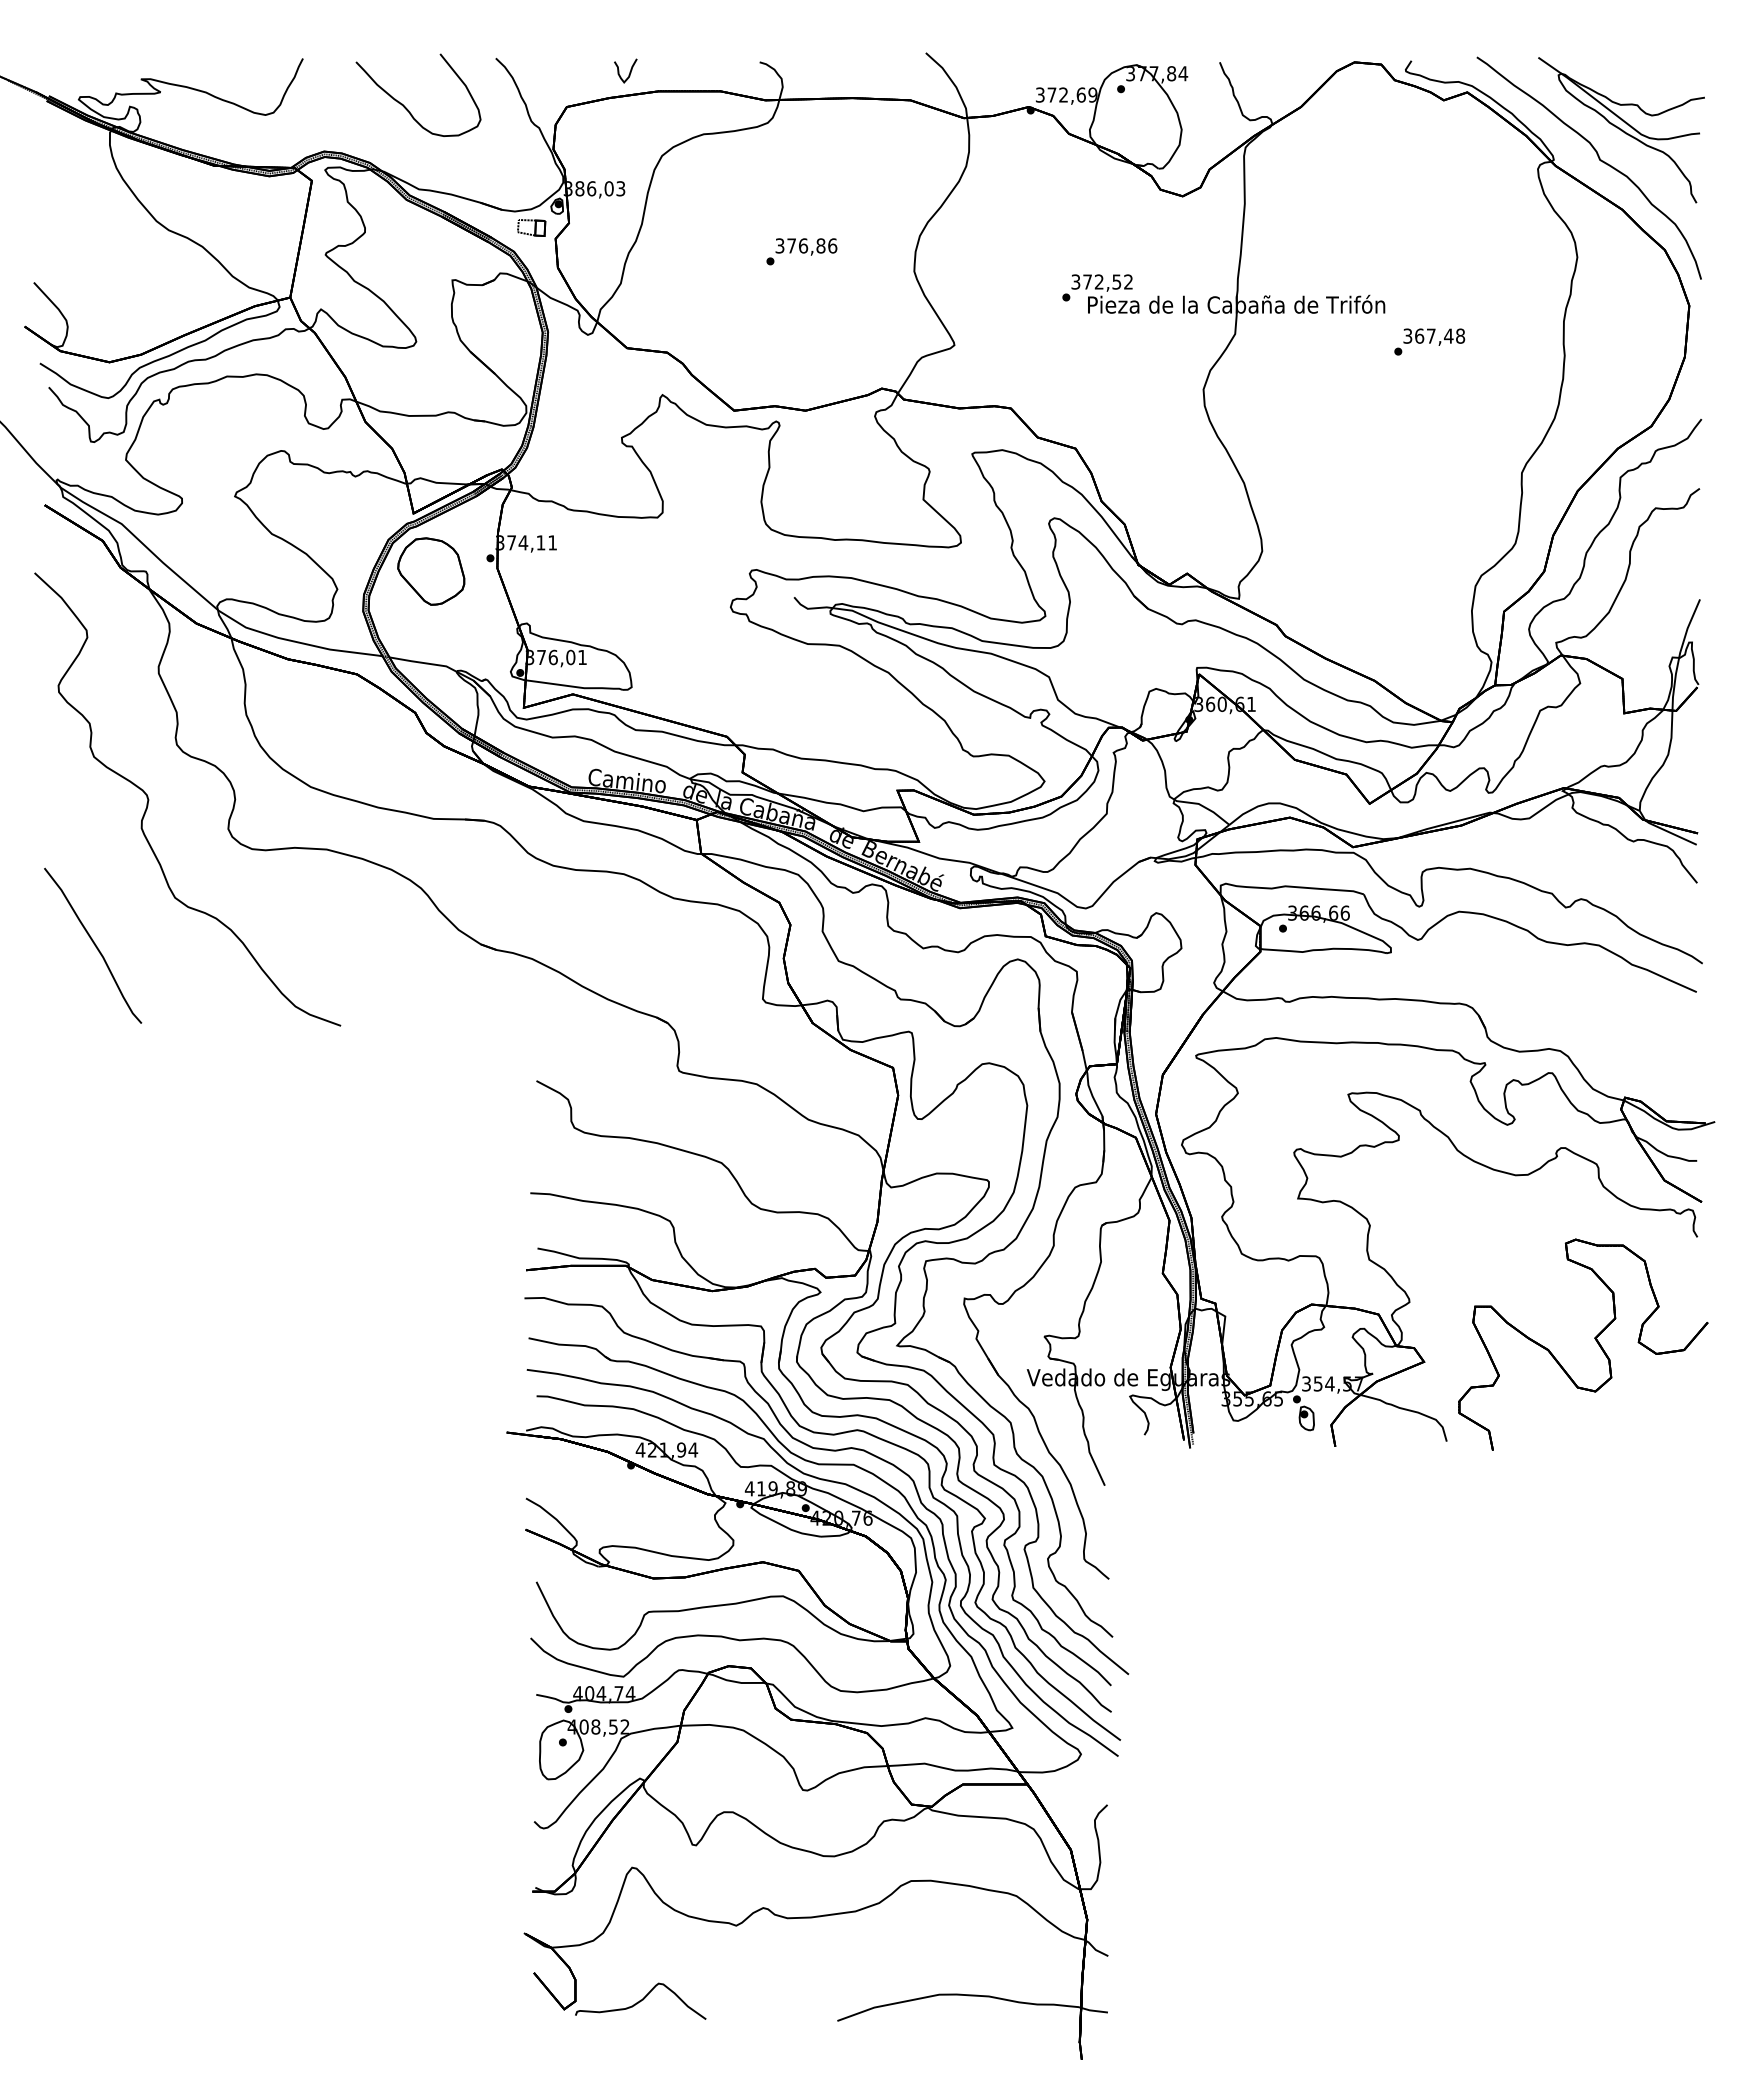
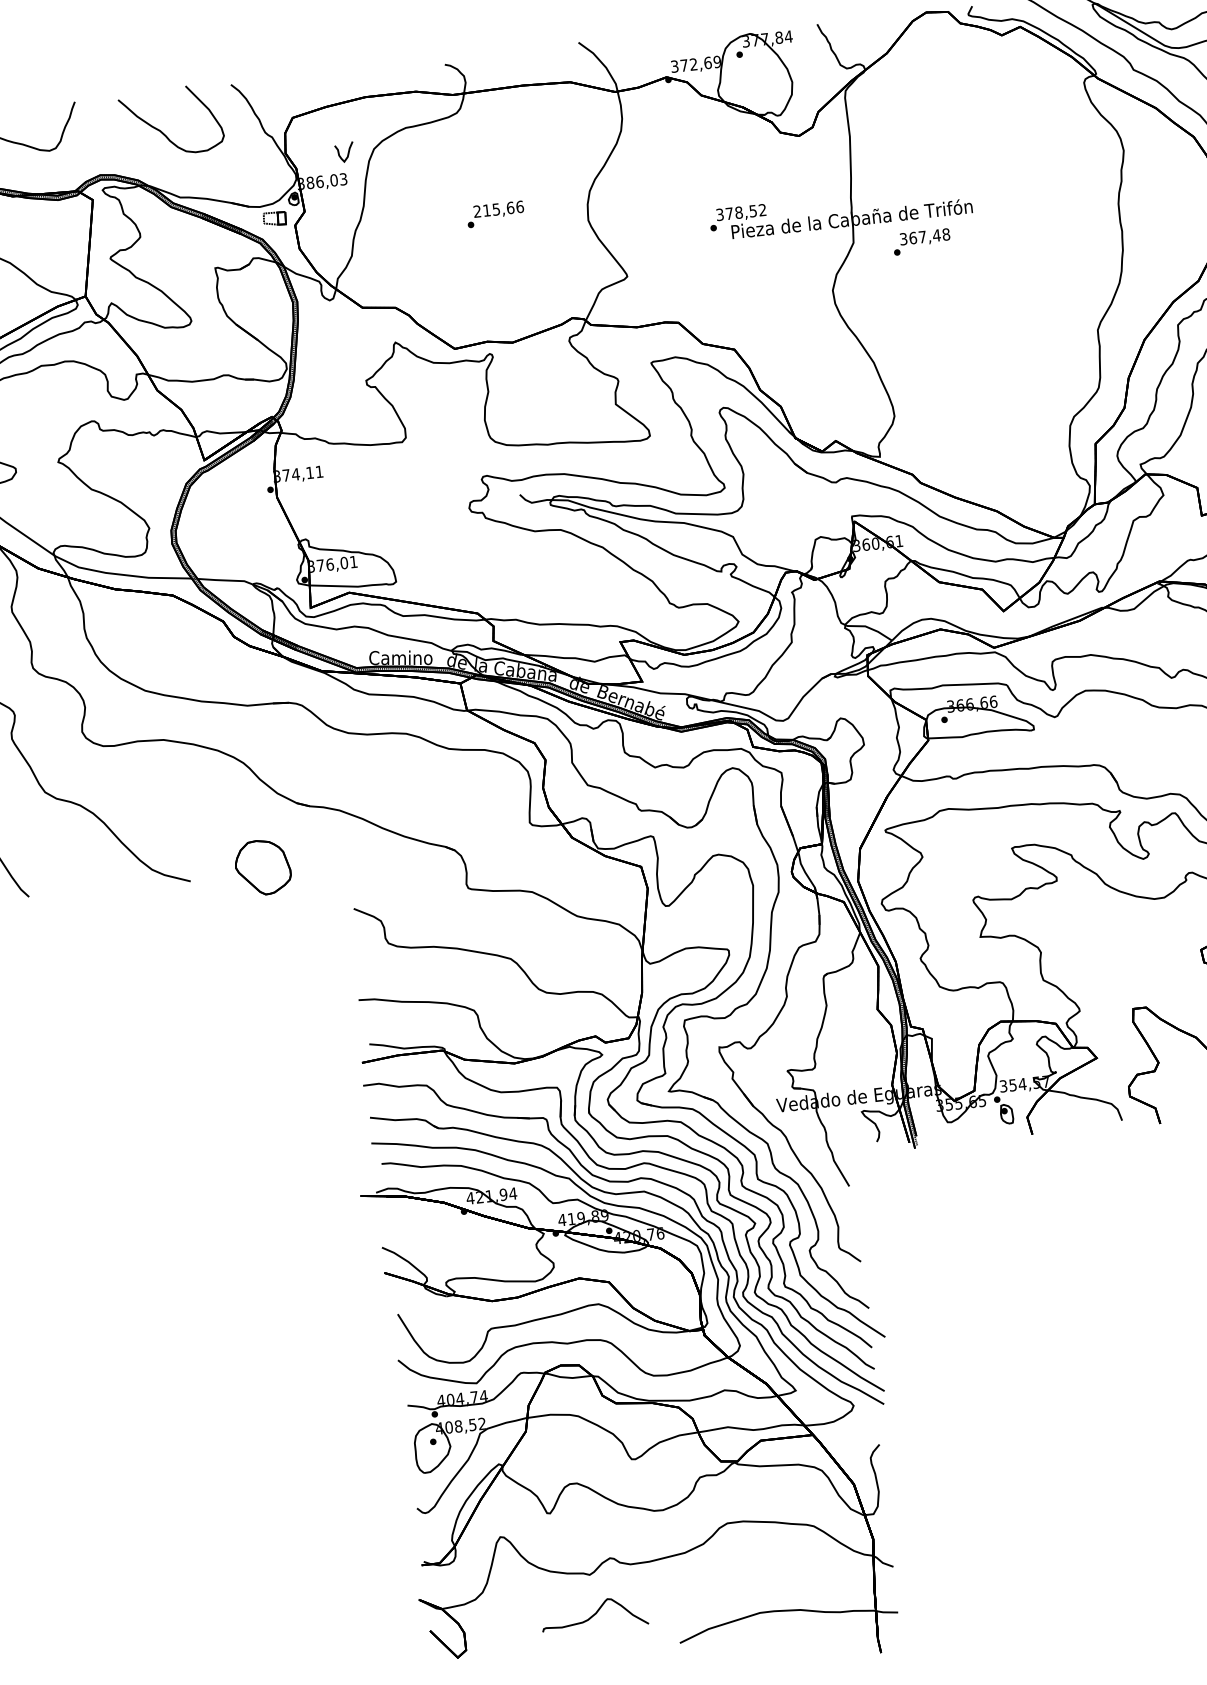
curve: (629, 71) -> (347, 152), moved
text: (800, 245) -> (493, 209), 376,86 -> 215,66
text: (1098, 281) -> (738, 212), 372,52 -> 378,52
text: (1429, 341) -> (921, 241), moved
part: (431, 571) -> (263, 867), moved
curve: (640, 2000) -> (594, 1614), moved

